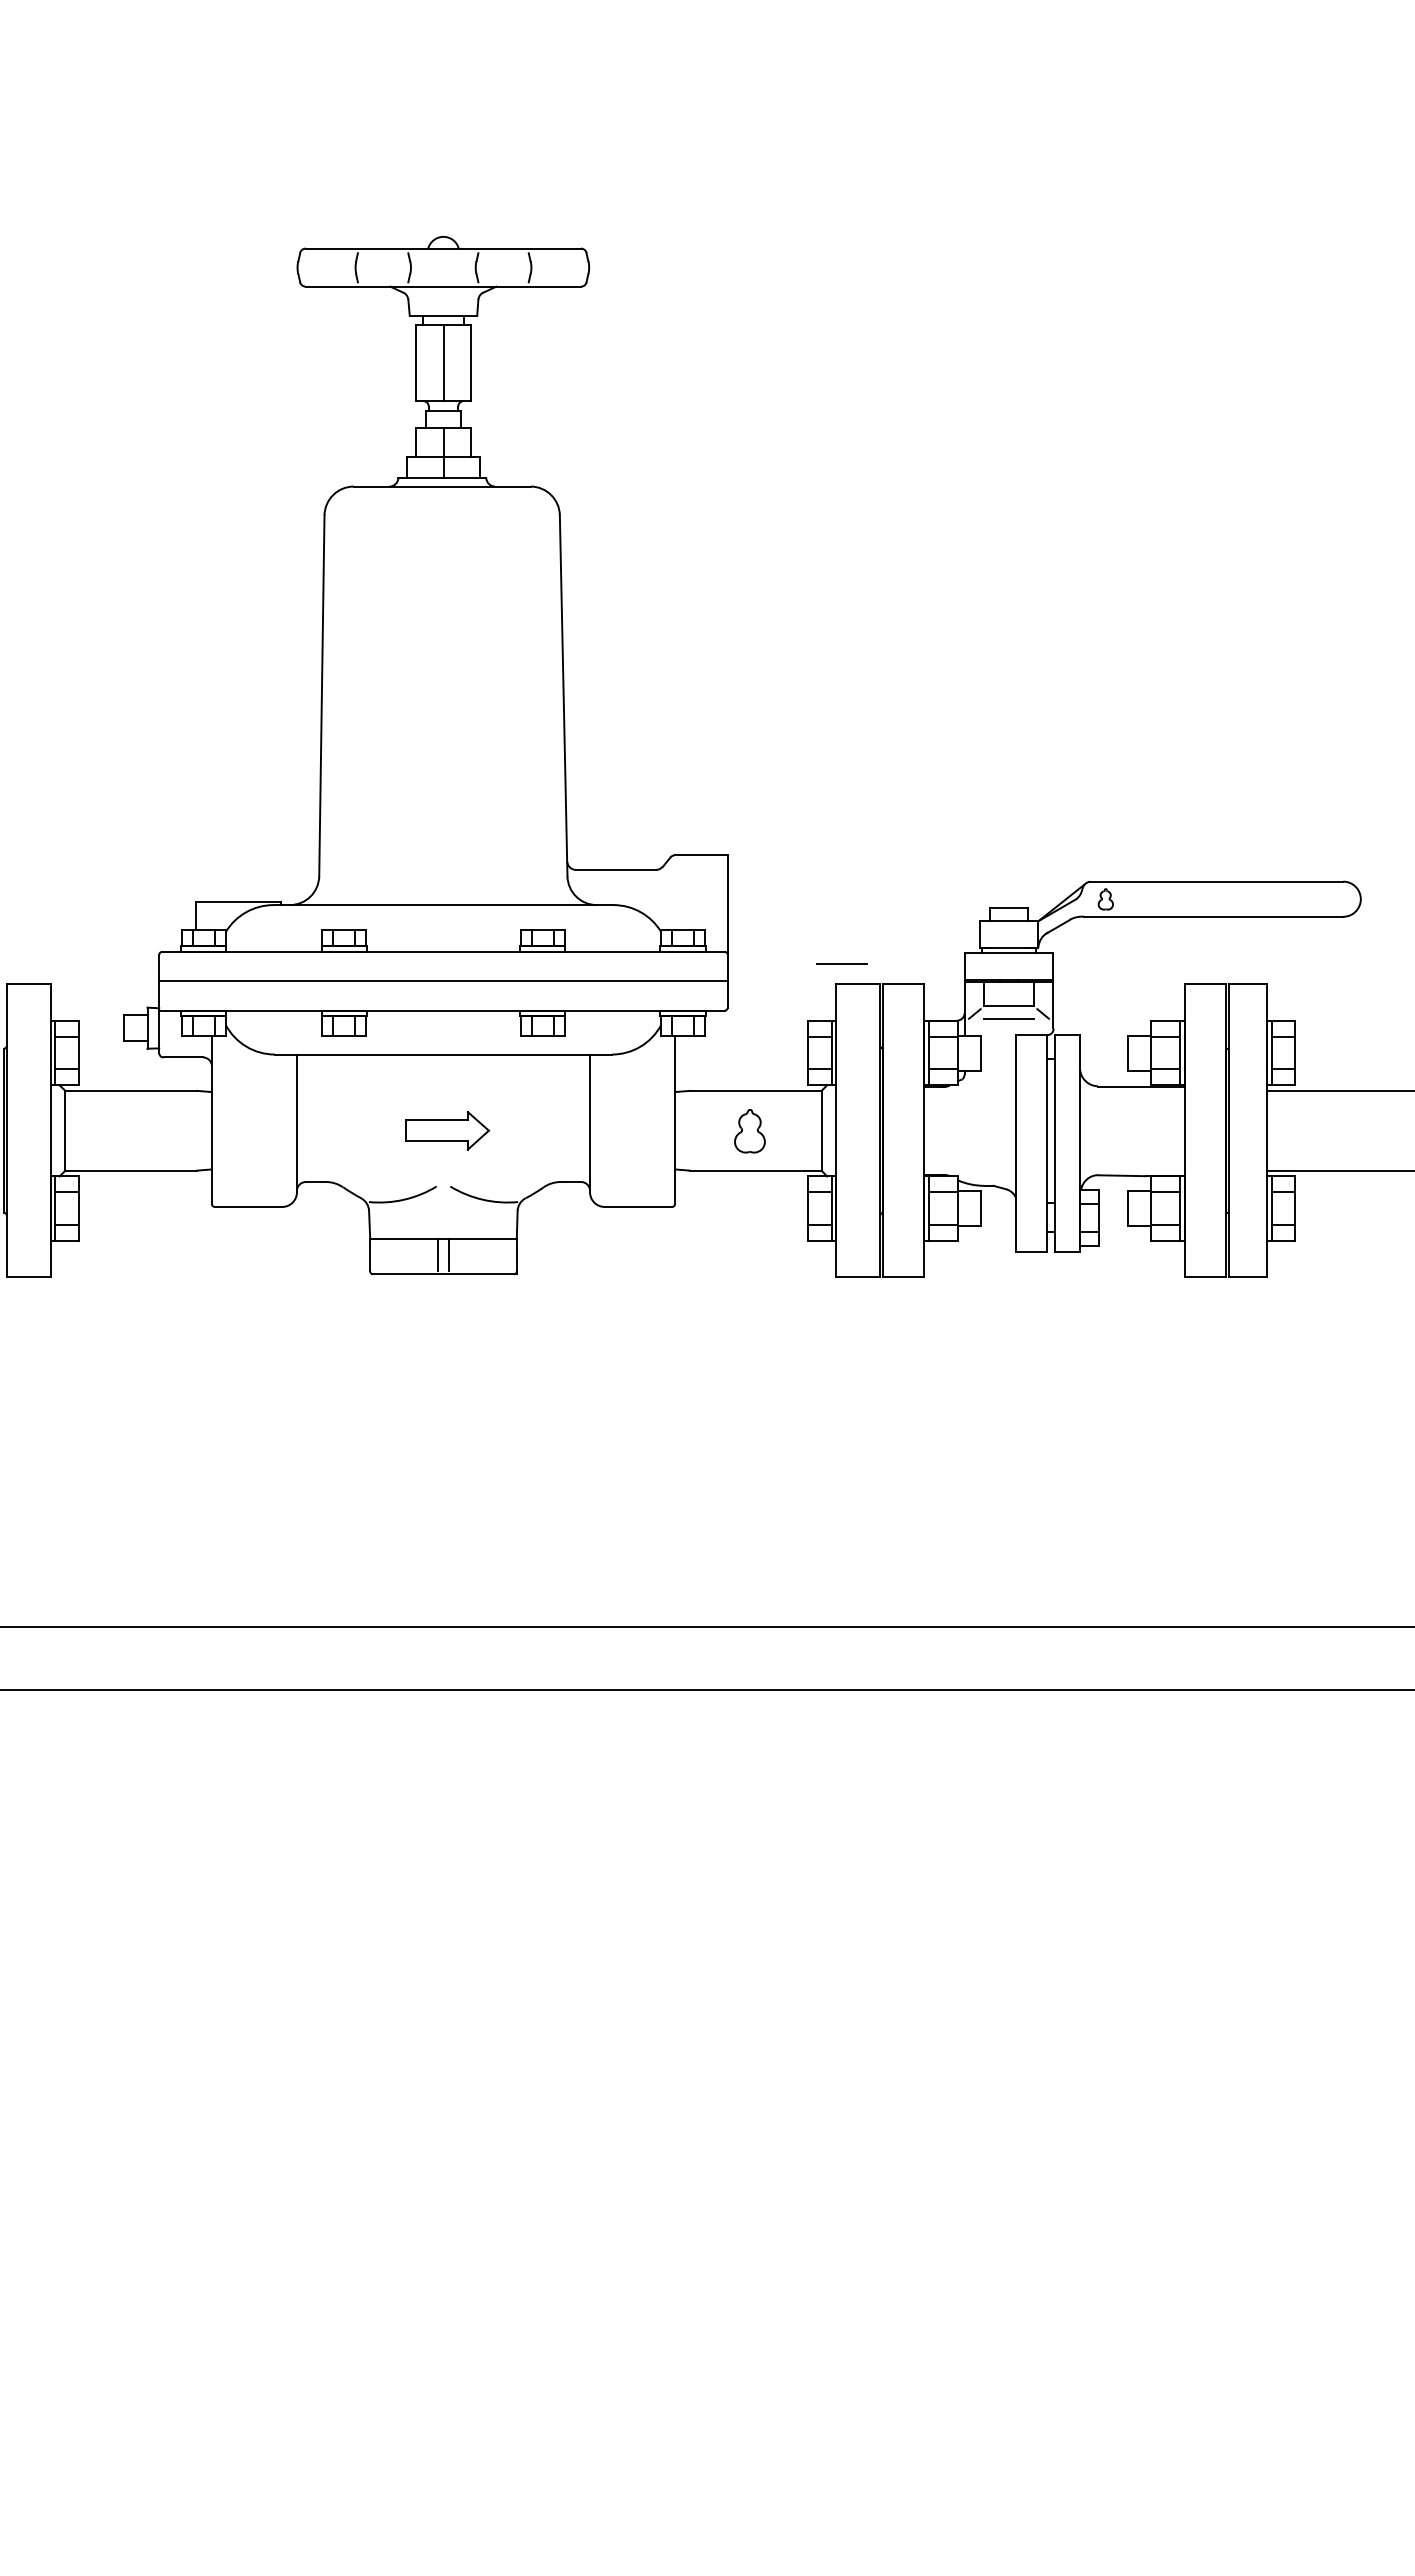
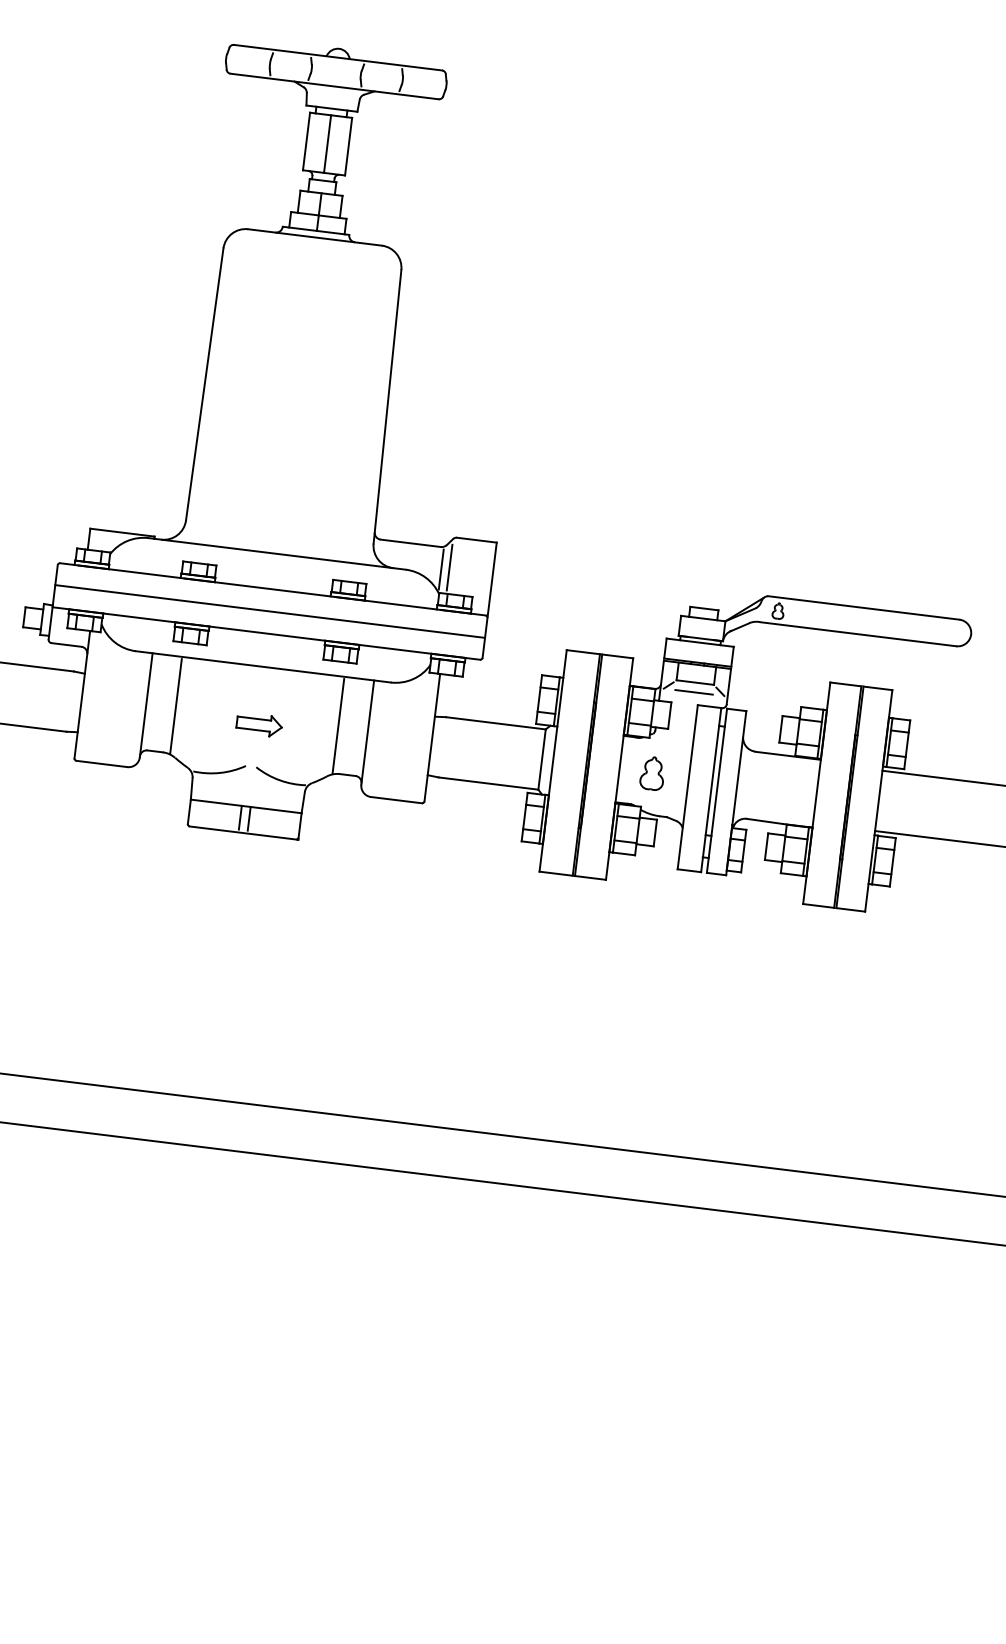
line: (670, 895) -> (449, 567), added
line: (659, 898) -> (441, 568), added
line: (841, 963) -> (572, 634), removed
line: (335, 1119) -> (175, 705), added
line: (550, 1119) -> (338, 725), added
part: (447, 1130) -> (259, 724), size x0.71
part: (749, 1131) -> (652, 773), moved

